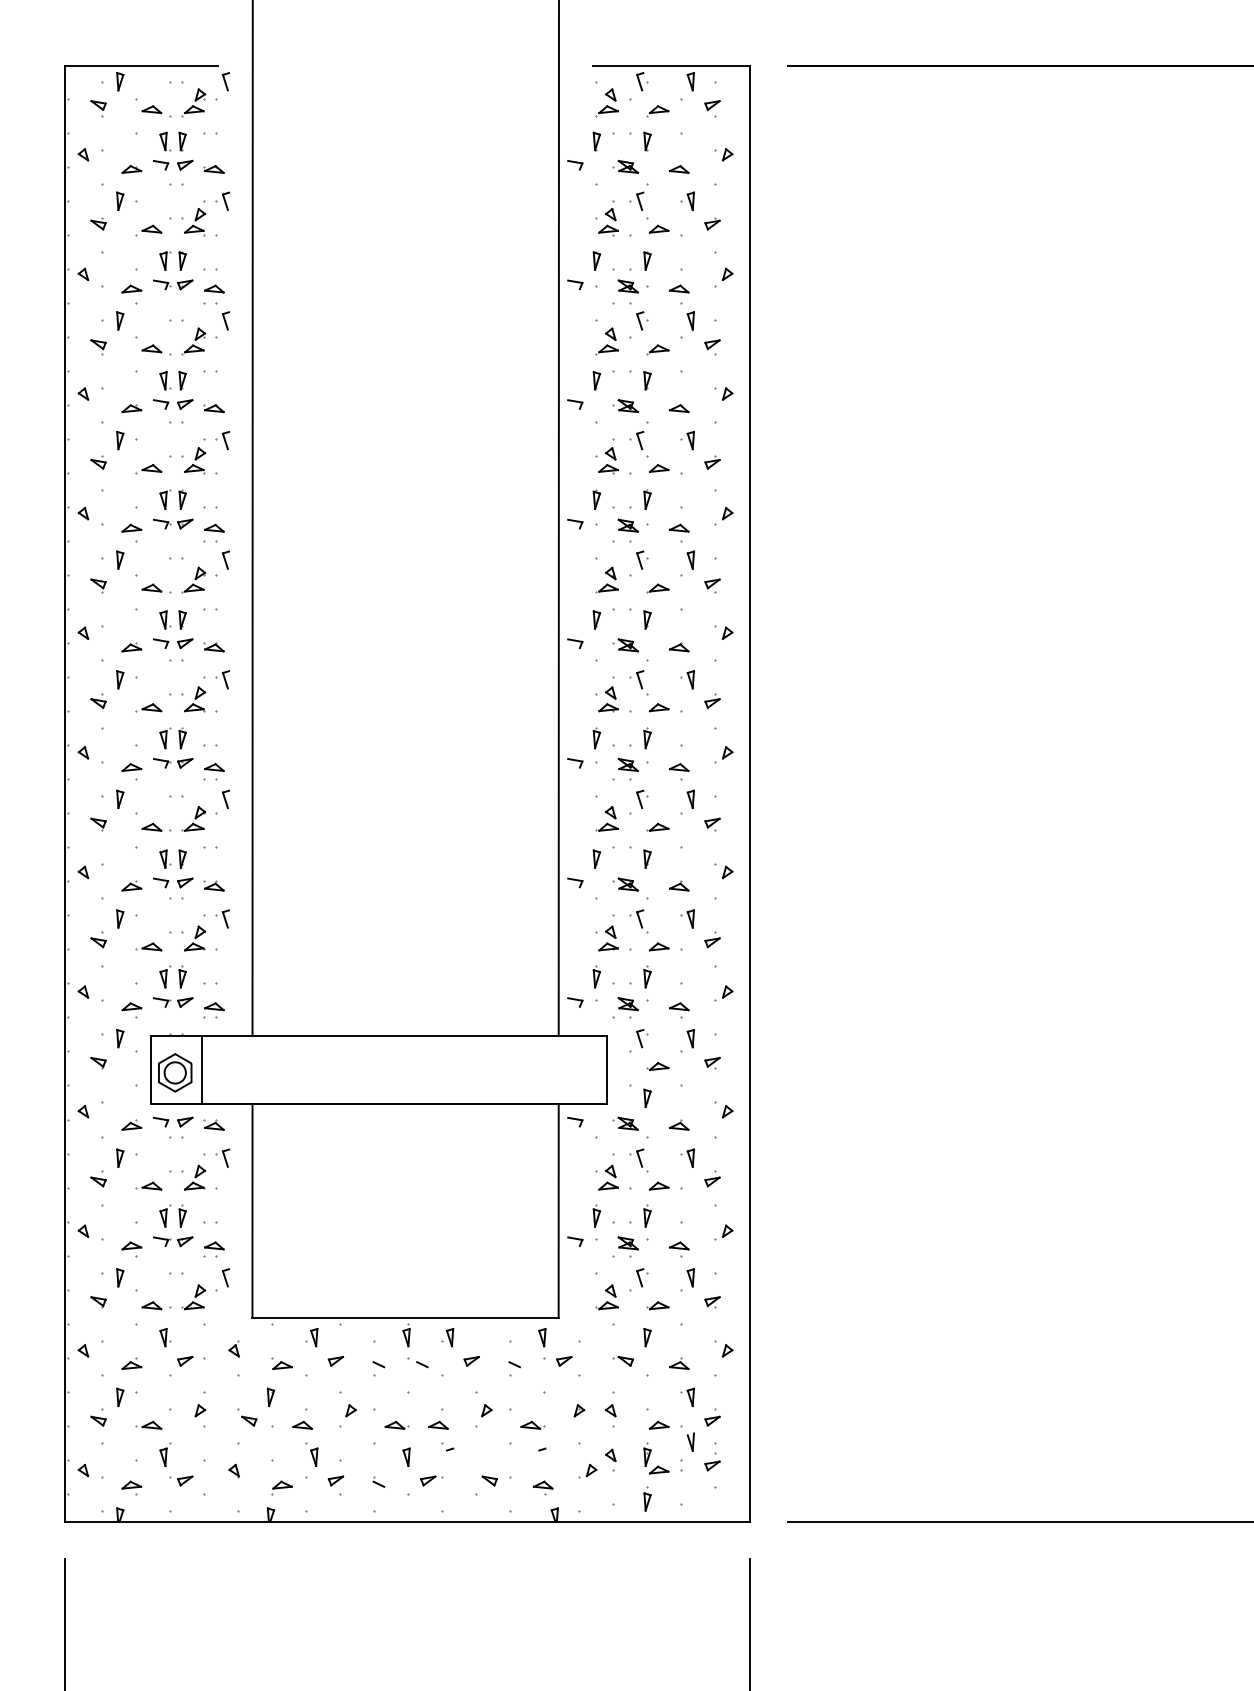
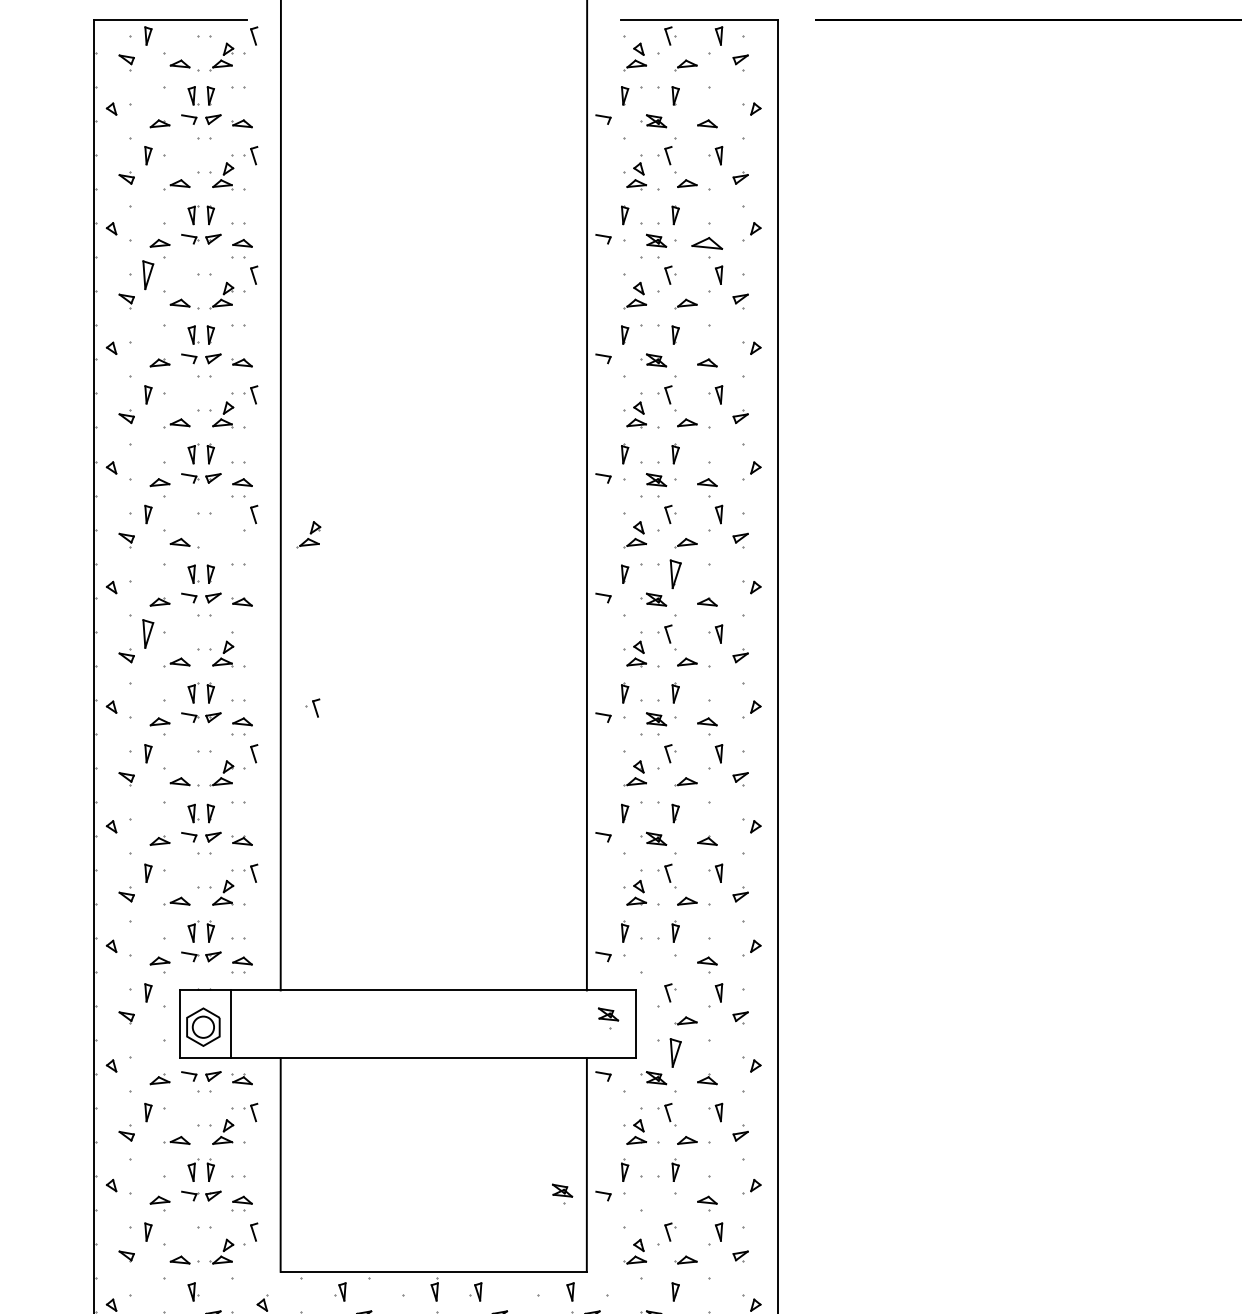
part: (679, 288) -> (707, 242), size x1.6
part: (120, 320) -> (148, 274), size x1.6
part: (193, 579) -> (308, 533), moved
part: (647, 619) -> (675, 573), size x1.6
part: (120, 679) -> (148, 633), size x1.6
part: (222, 679) -> (312, 707), moved
part: (627, 1007) -> (607, 1017), moved
part: (647, 1097) -> (675, 1051), size x1.6
part: (627, 1246) -> (561, 1193), moved

